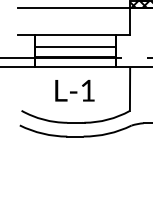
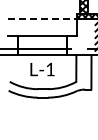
line: (74, 7) -> (42, 18), solid -> dashed
line: (74, 46) -> (42, 42), removed

